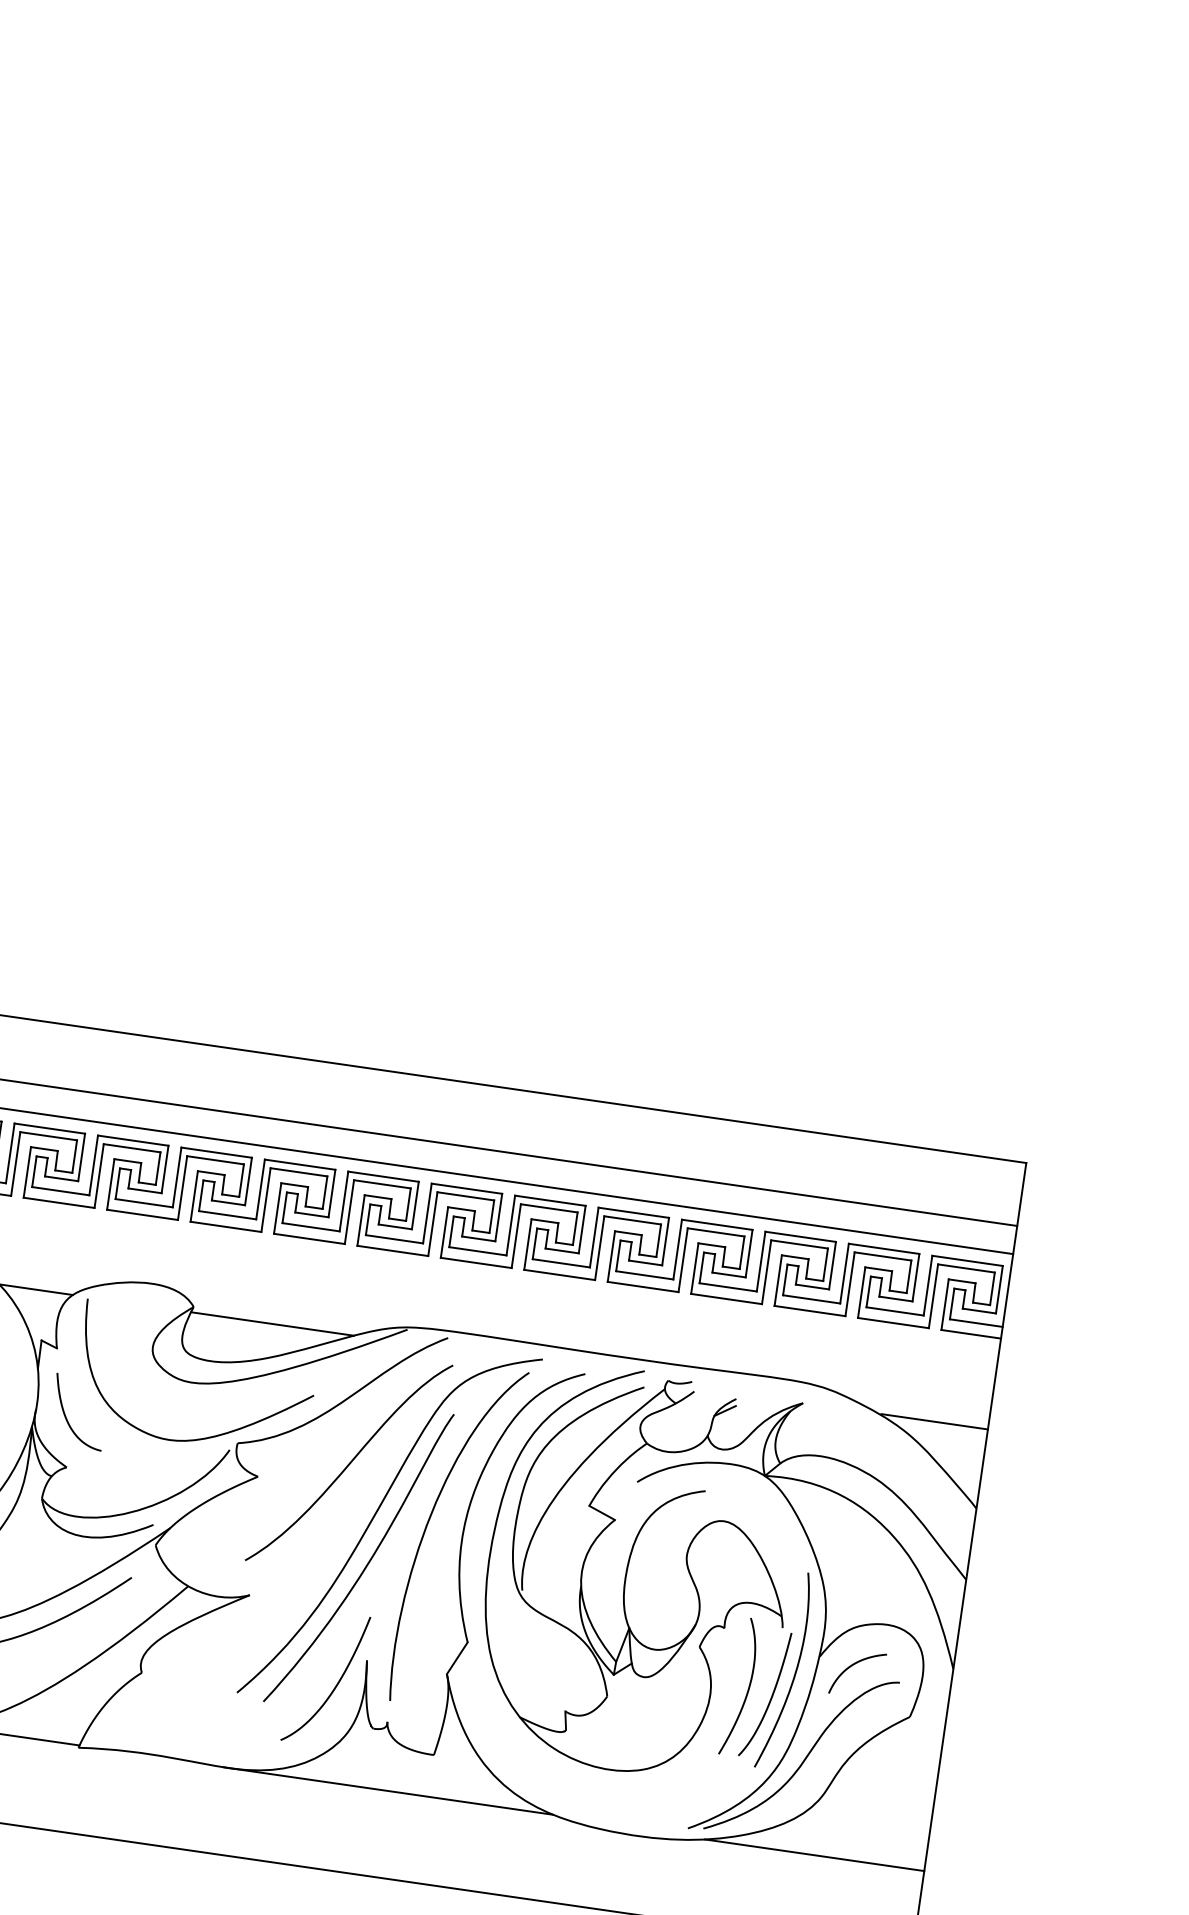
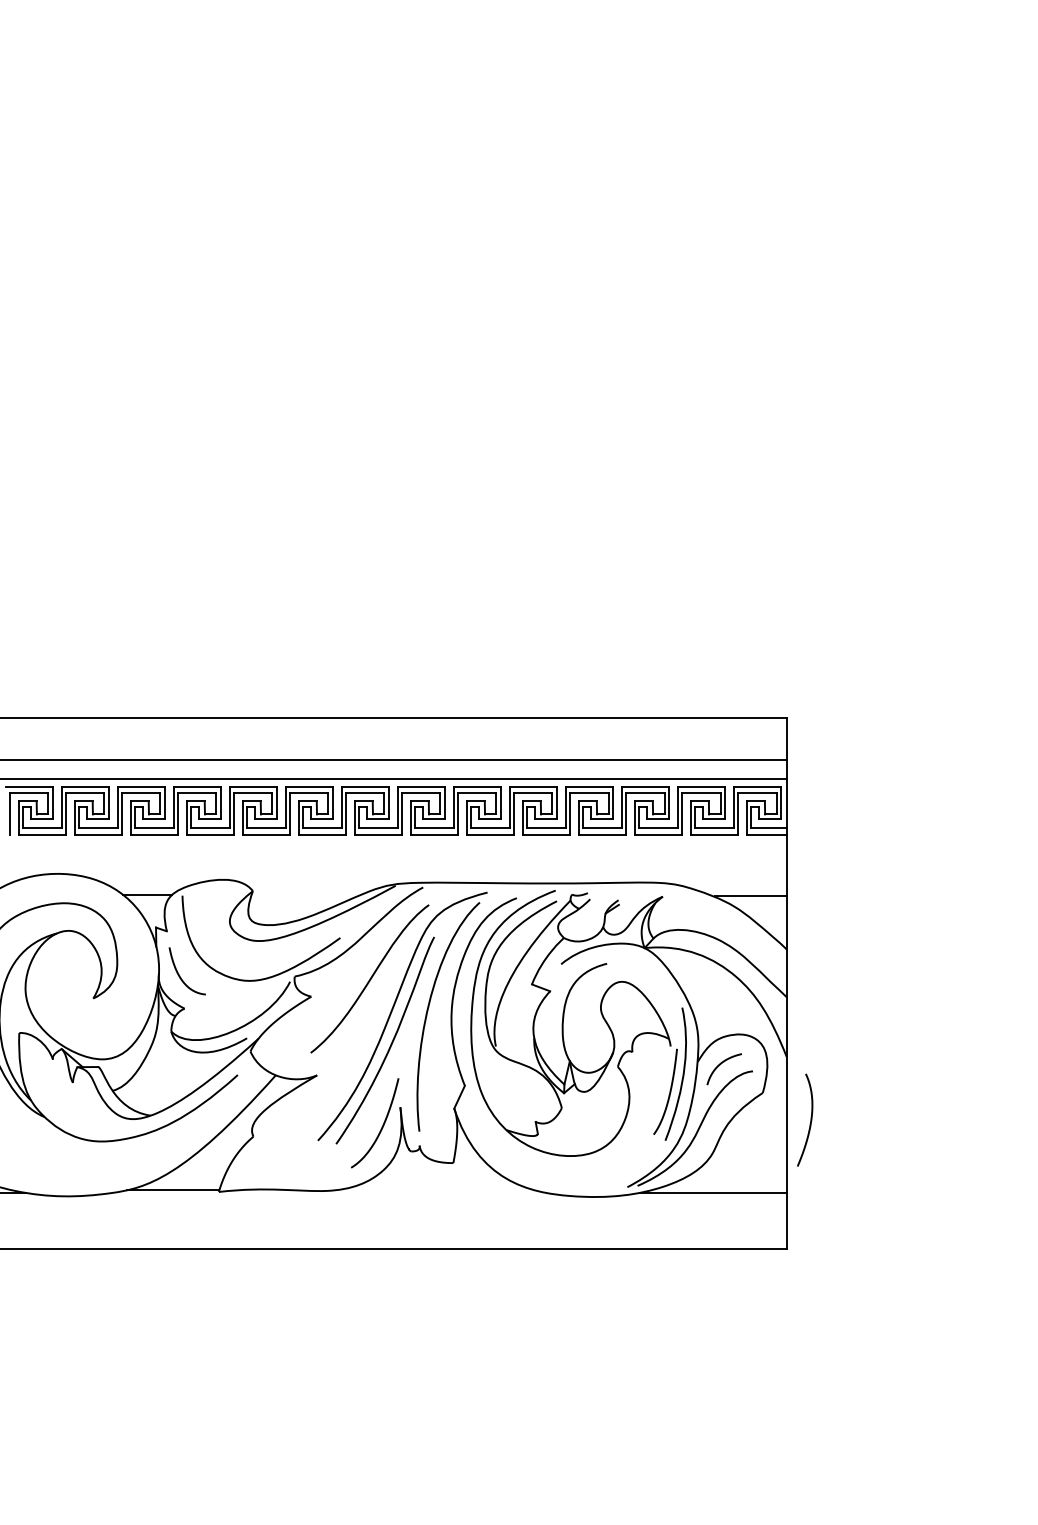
line: (272, 1323) -> (306, 894), removed
curve: (747, 1686) -> (810, 1119), moved
line: (387, 1791) -> (426, 1191), removed

